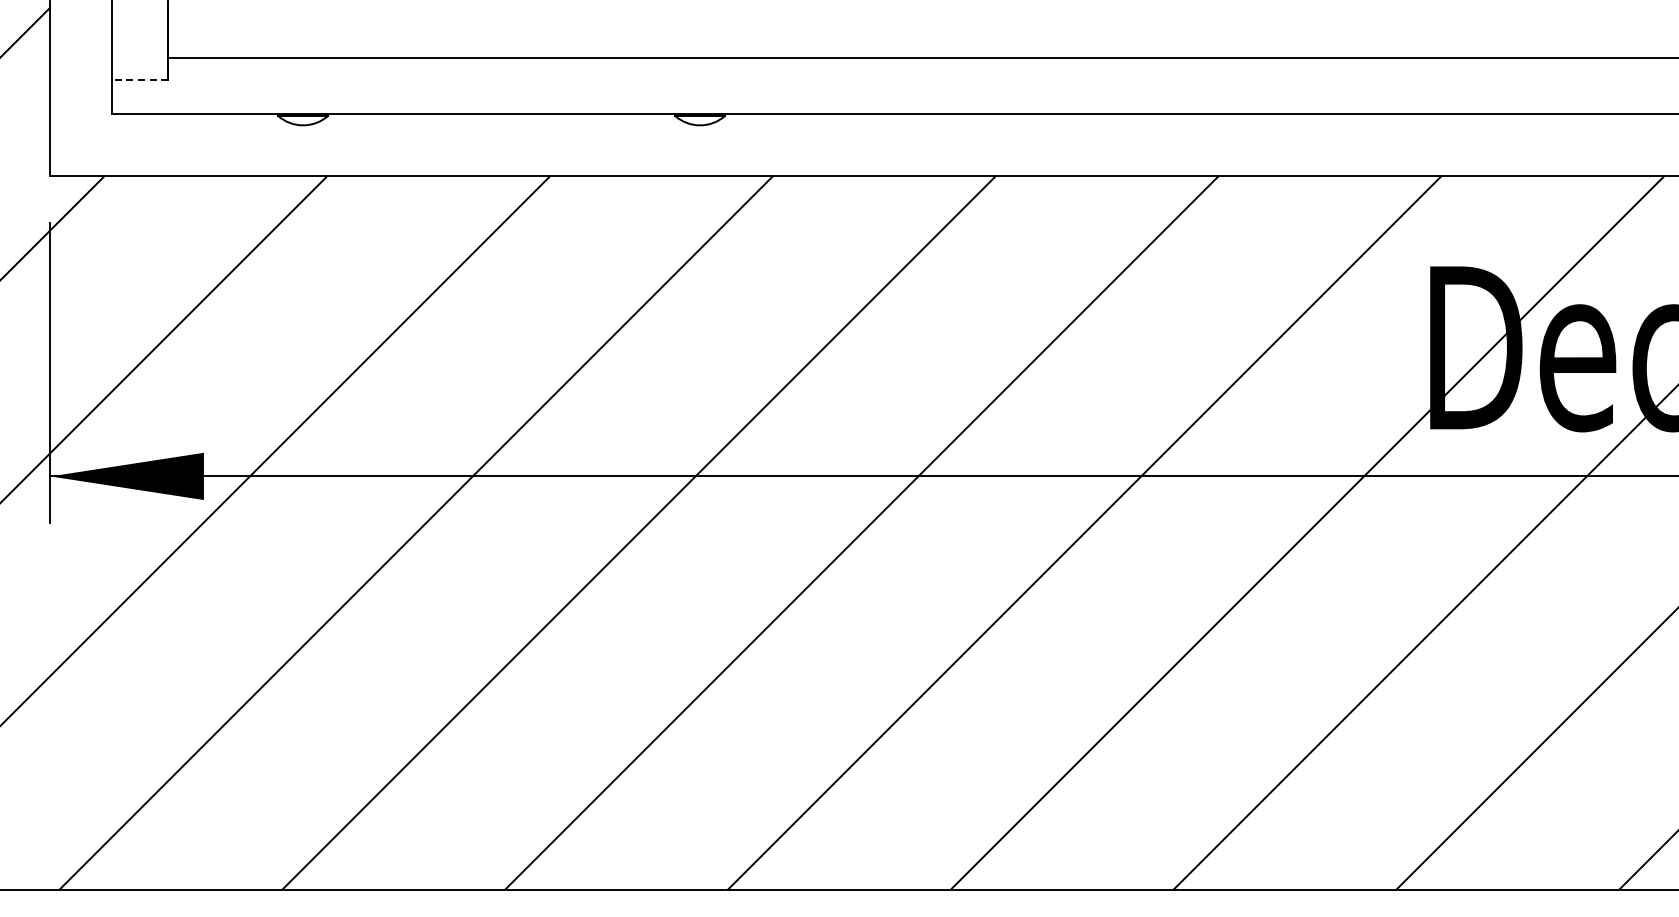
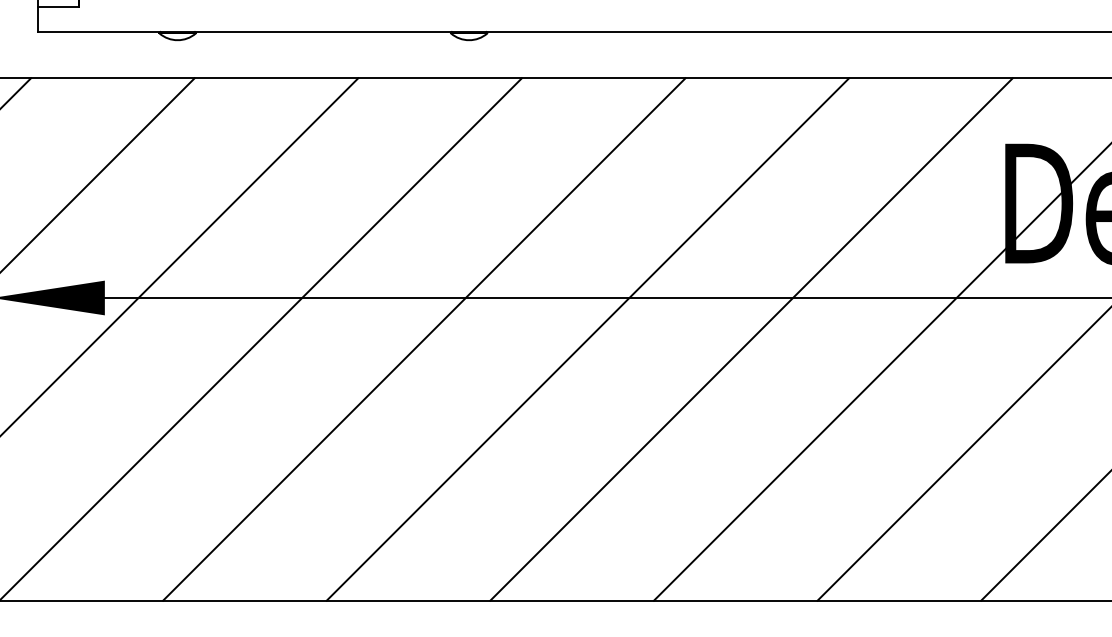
line: (140, 80) -> (58, 7), dashed -> solid

